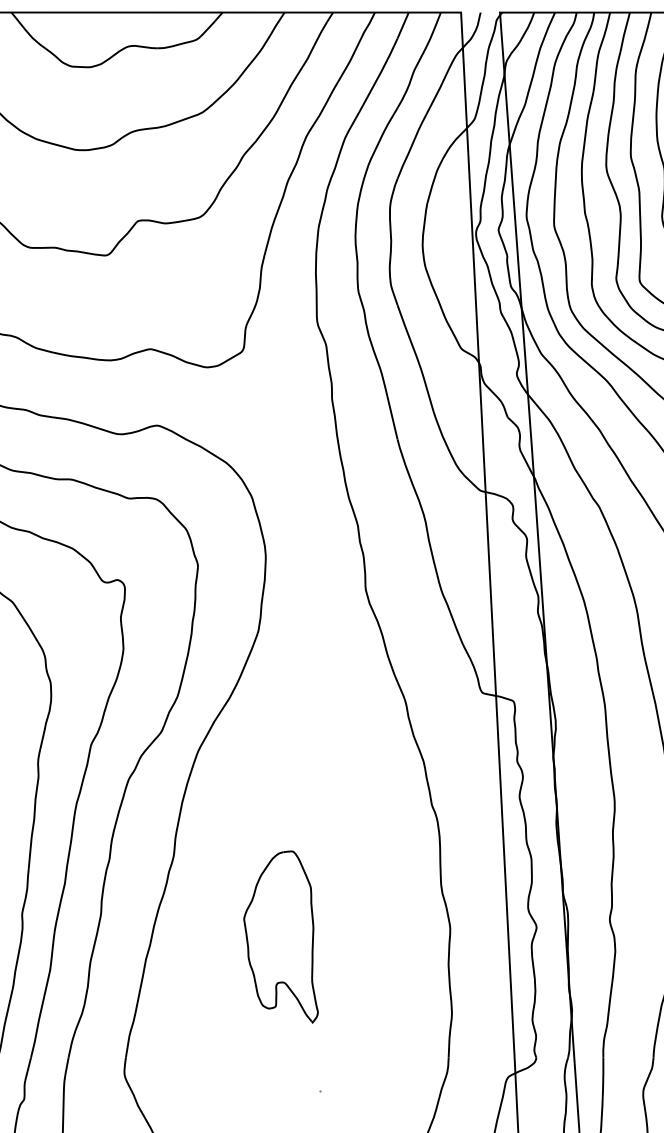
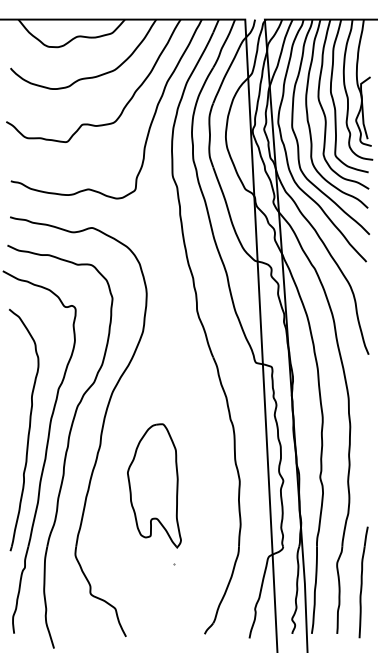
part: (281, 936) -> (154, 485), size x1.43

